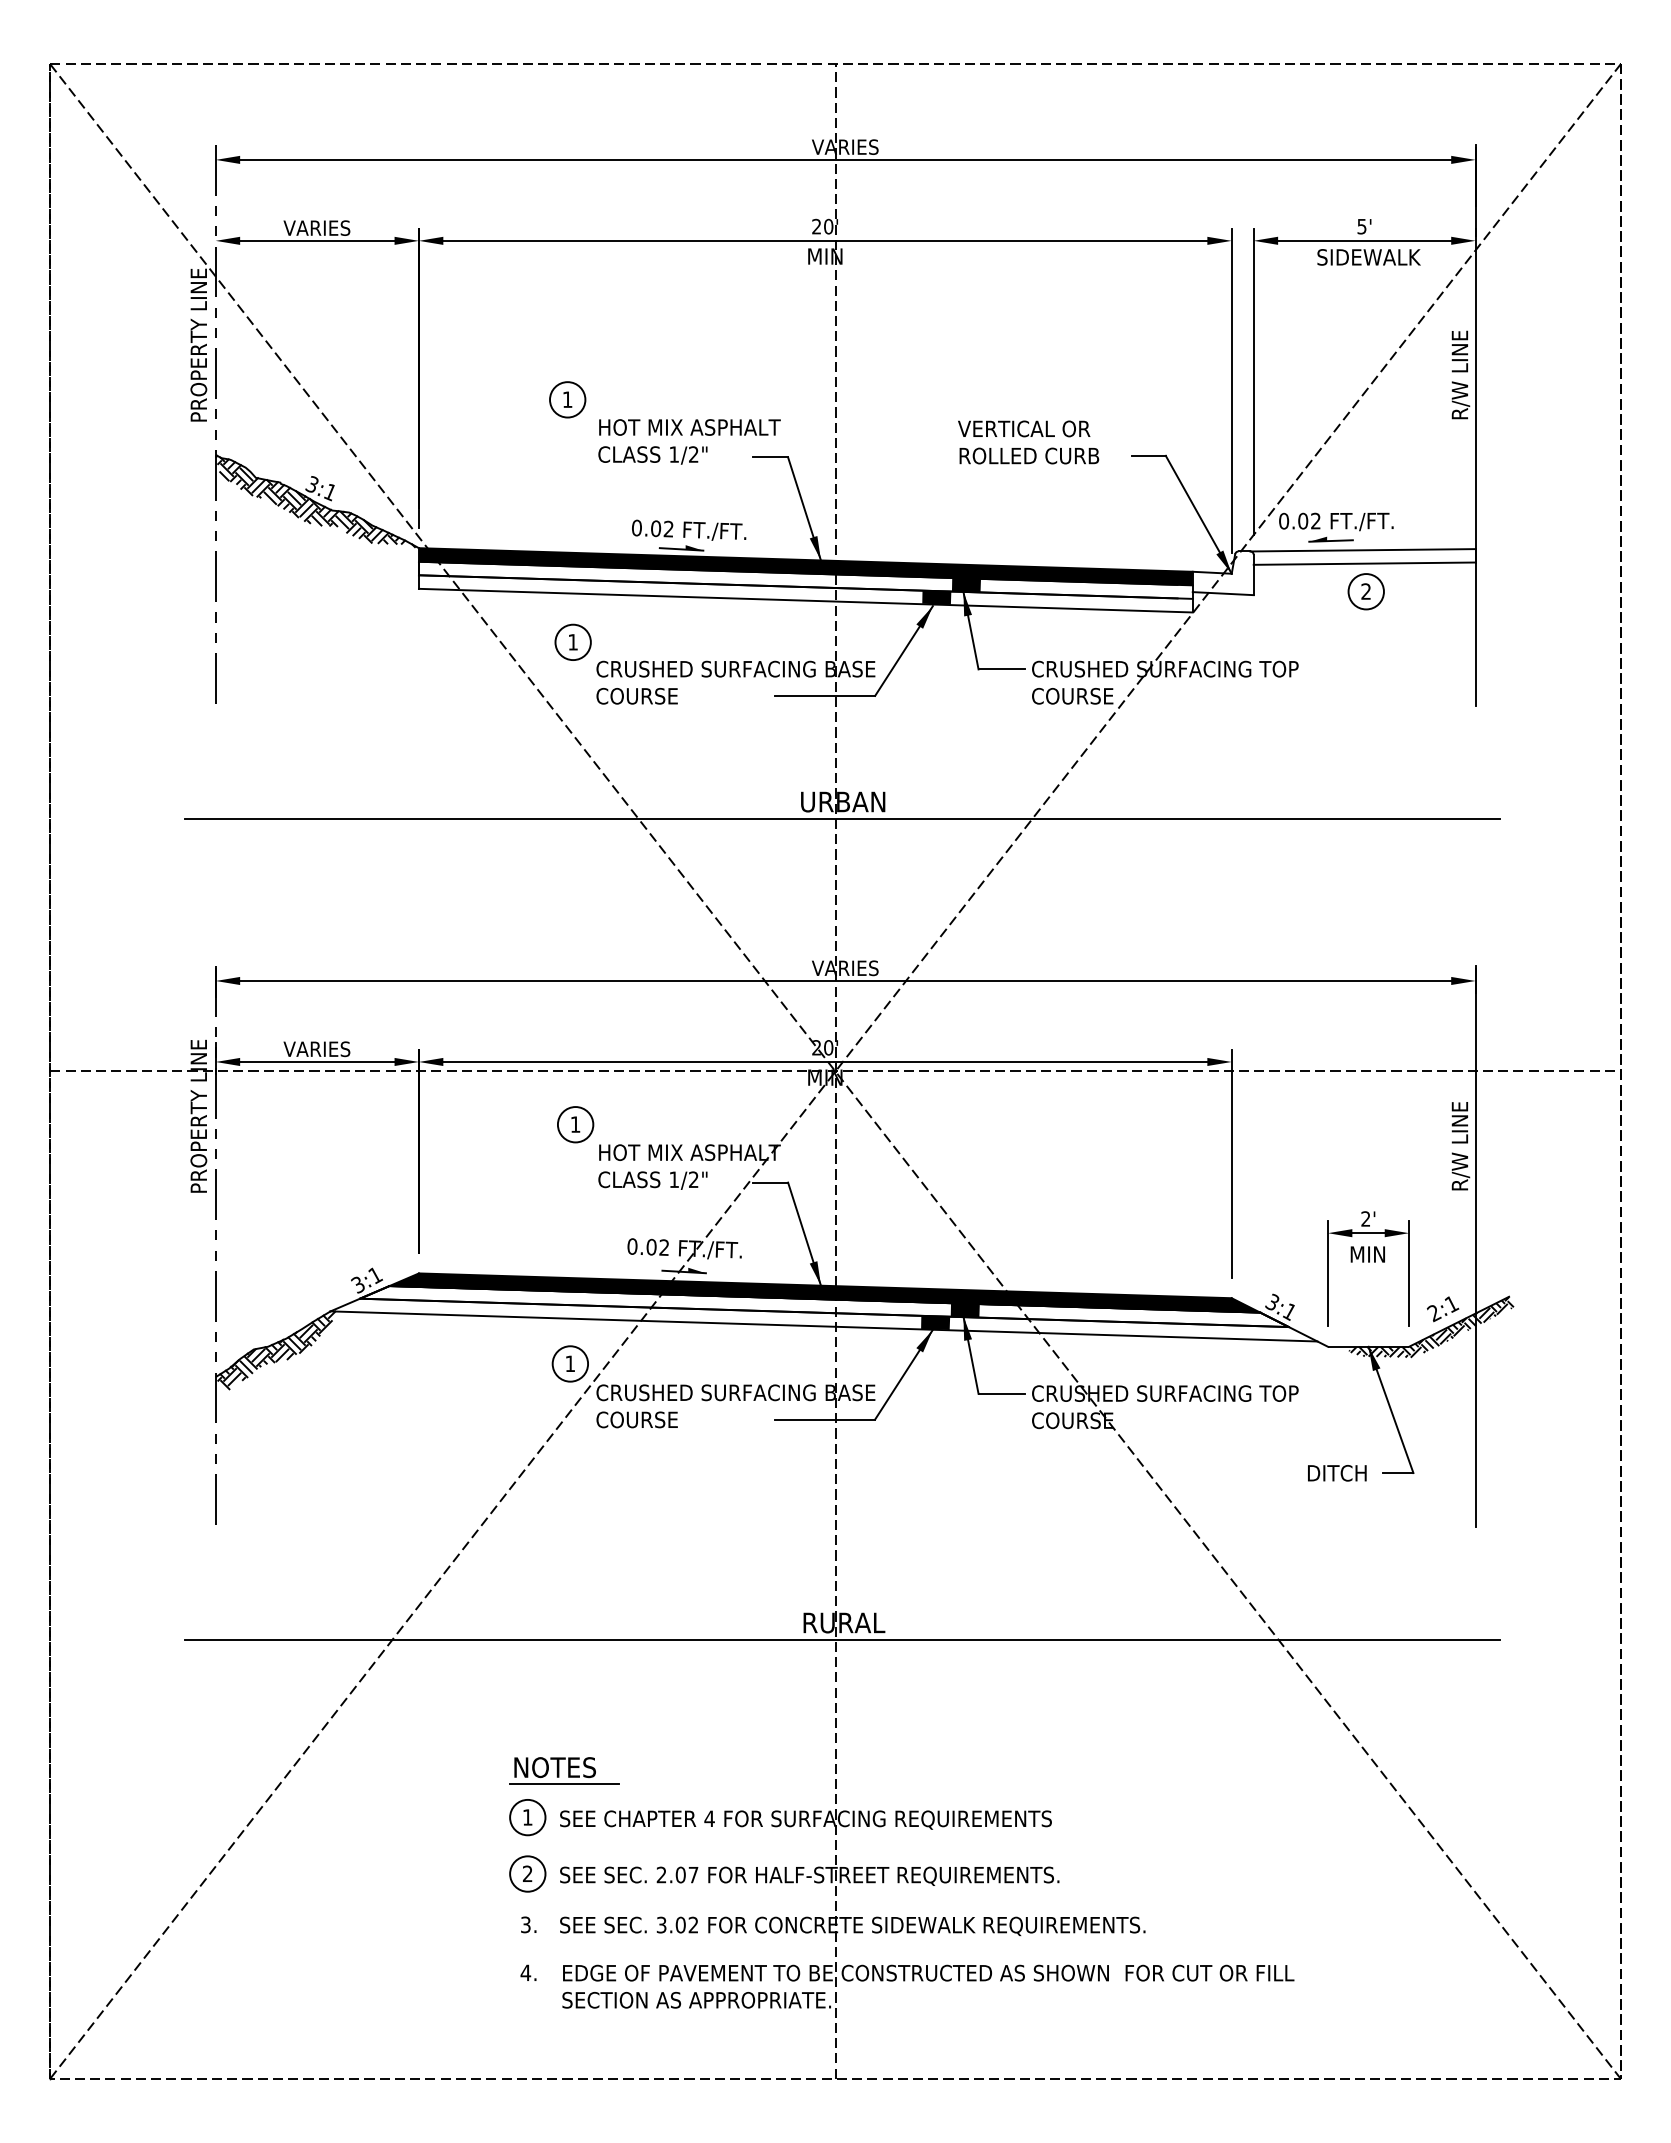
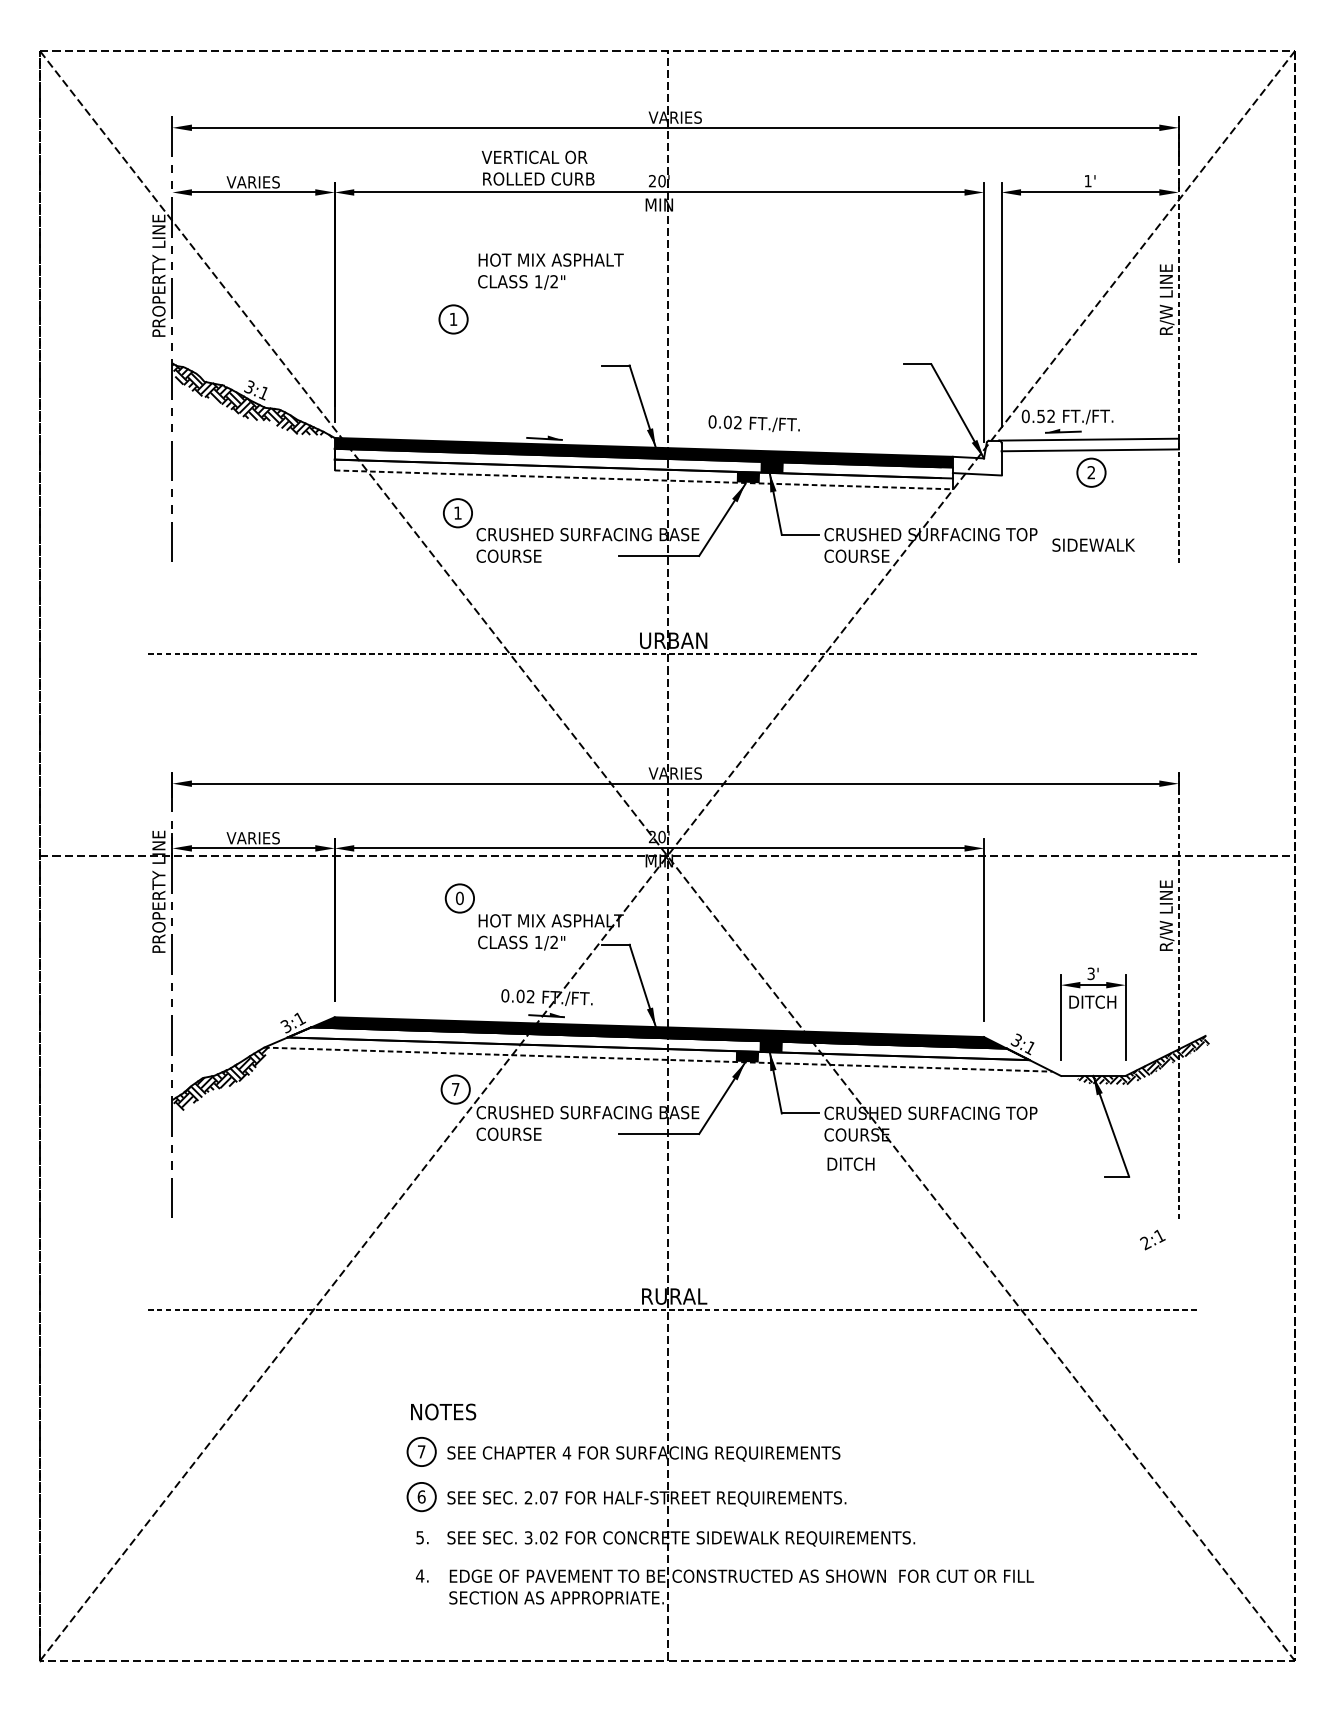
text: (1361, 226) -> (1087, 181), 5' -> 1'
text: (1368, 257) -> (1093, 545), moved
line: (1475, 426) -> (1178, 340), solid -> dashed
text: (689, 441) -> (550, 271), moved
text: (1028, 442) -> (538, 168), moved
text: (1303, 520) -> (1041, 415), 0.02 -> 0.52
text: (689, 529) -> (754, 423), moved
line: (806, 600) -> (644, 479), solid -> dashed
line: (843, 819) -> (673, 654), solid -> dashed
text: (575, 1124) -> (459, 898), 1 -> 0
text: (1365, 1218) -> (1090, 973), 2' -> 3'
line: (1475, 1247) -> (1178, 996), solid -> dashed
text: (1367, 1254) -> (1092, 1002), MIN -> DITCH
text: (1443, 1309) -> (1153, 1240), moved
line: (824, 1326) -> (658, 1059), solid -> dashed
text: (569, 1363) -> (455, 1089), 1 -> 7
text: (1337, 1473) -> (851, 1164), moved
line: (842, 1639) -> (673, 1309), solid -> dashed
line: (564, 1784) -> (451, 1425), removed
text: (527, 1817) -> (421, 1451), 1 -> 7
text: (527, 1873) -> (421, 1496), 2 -> 6
text: (525, 1924) -> (419, 1537), 3. -> 5.

